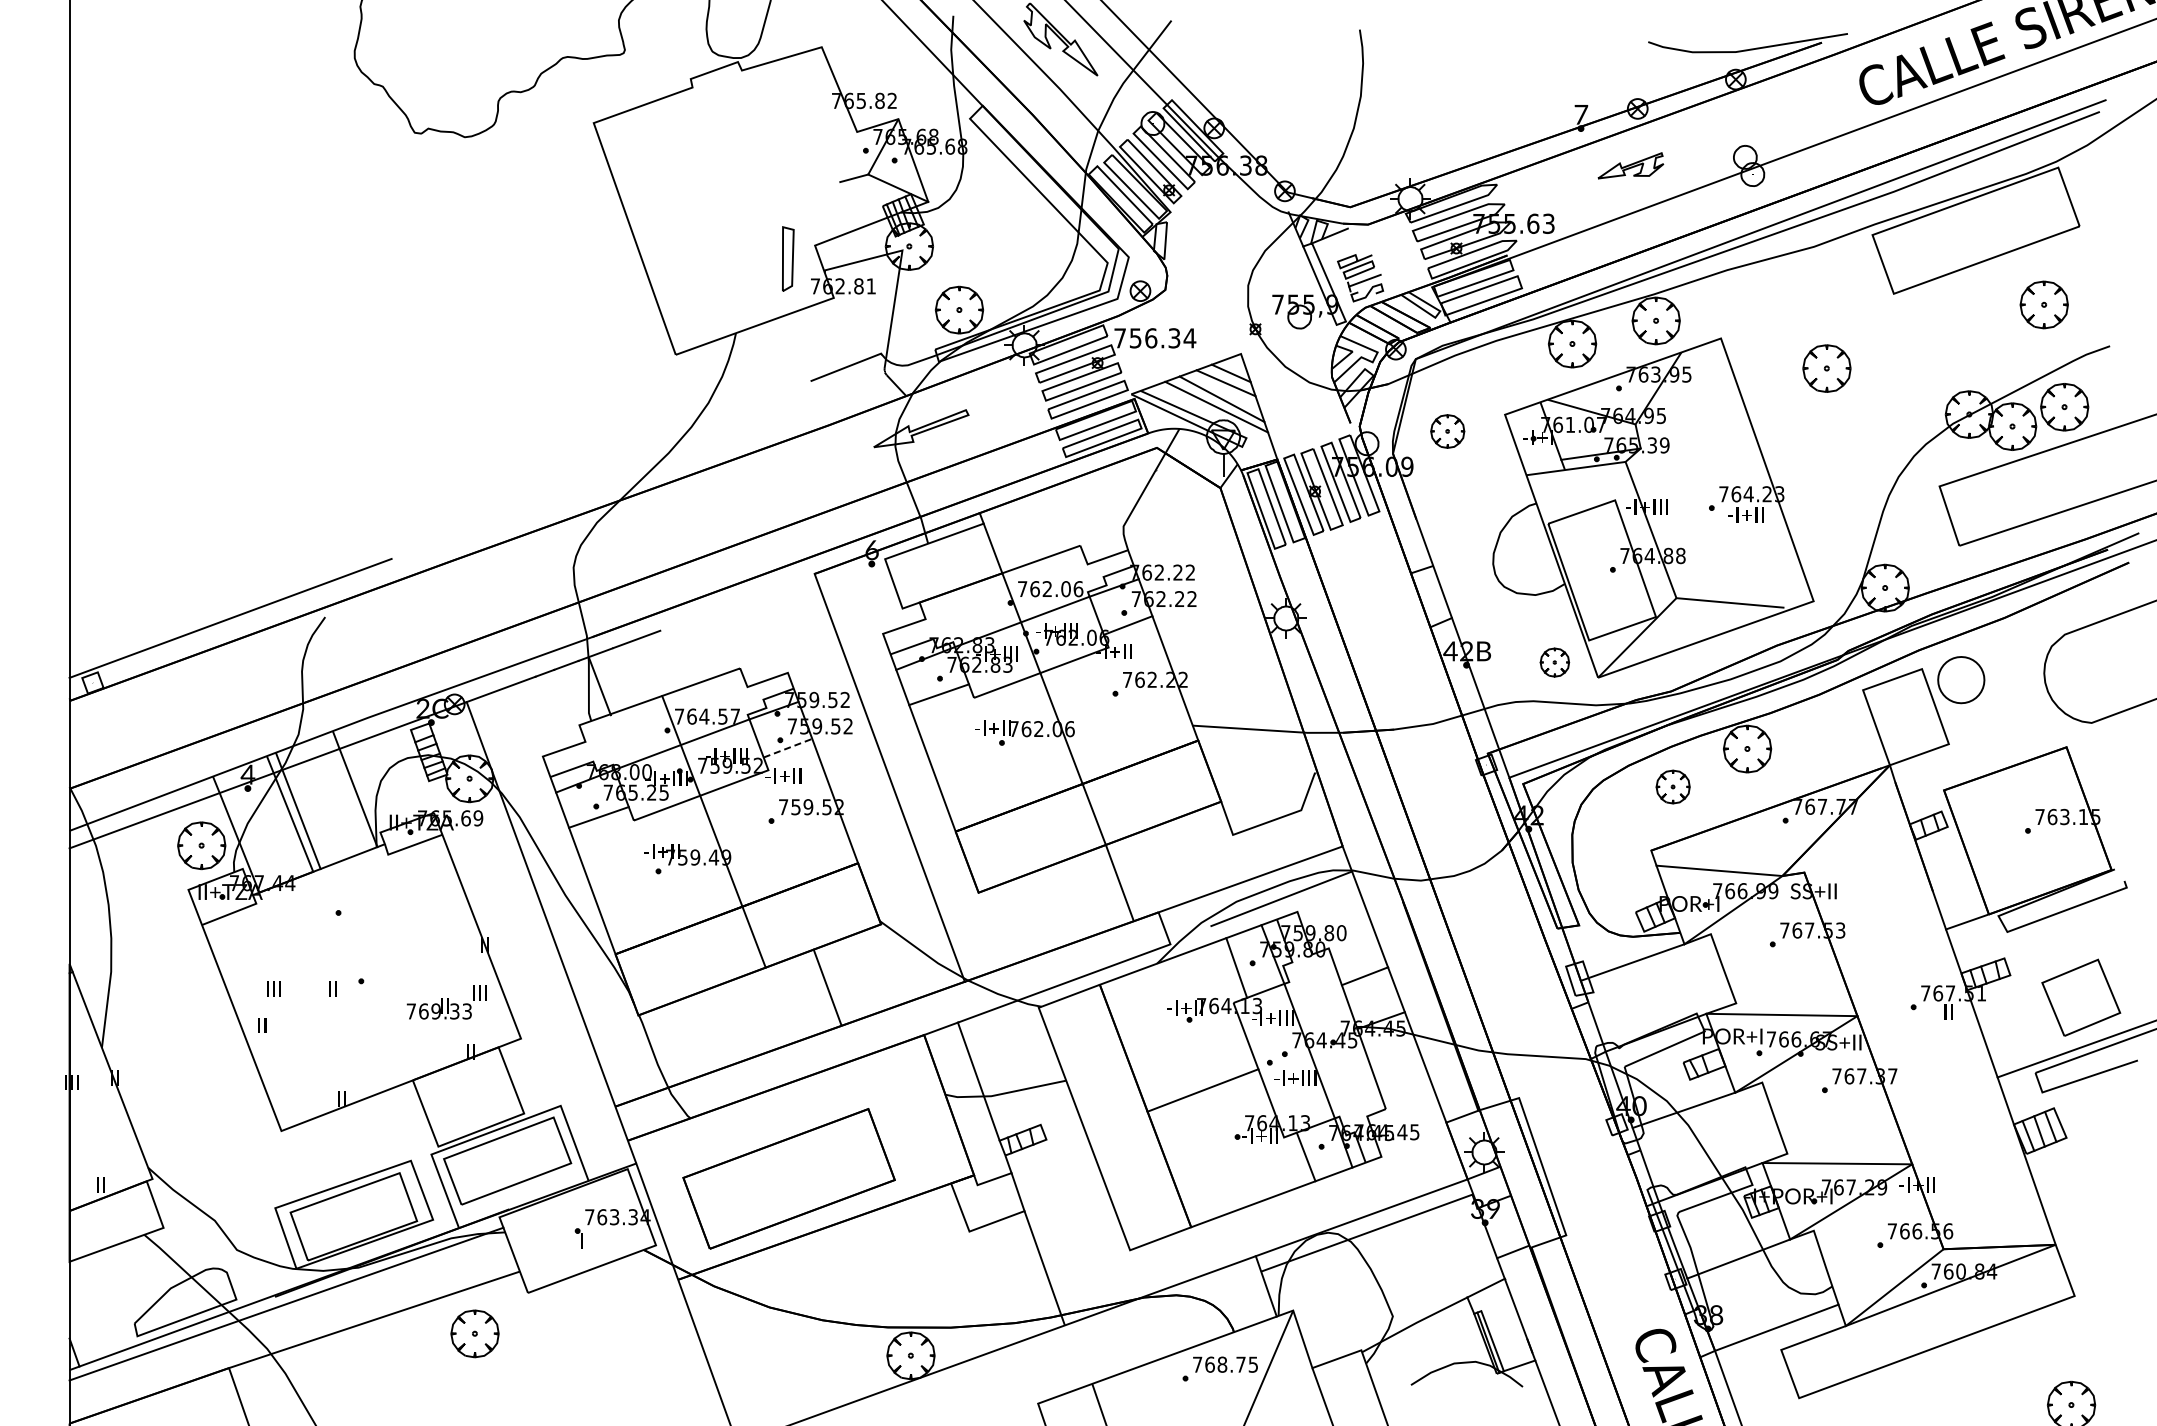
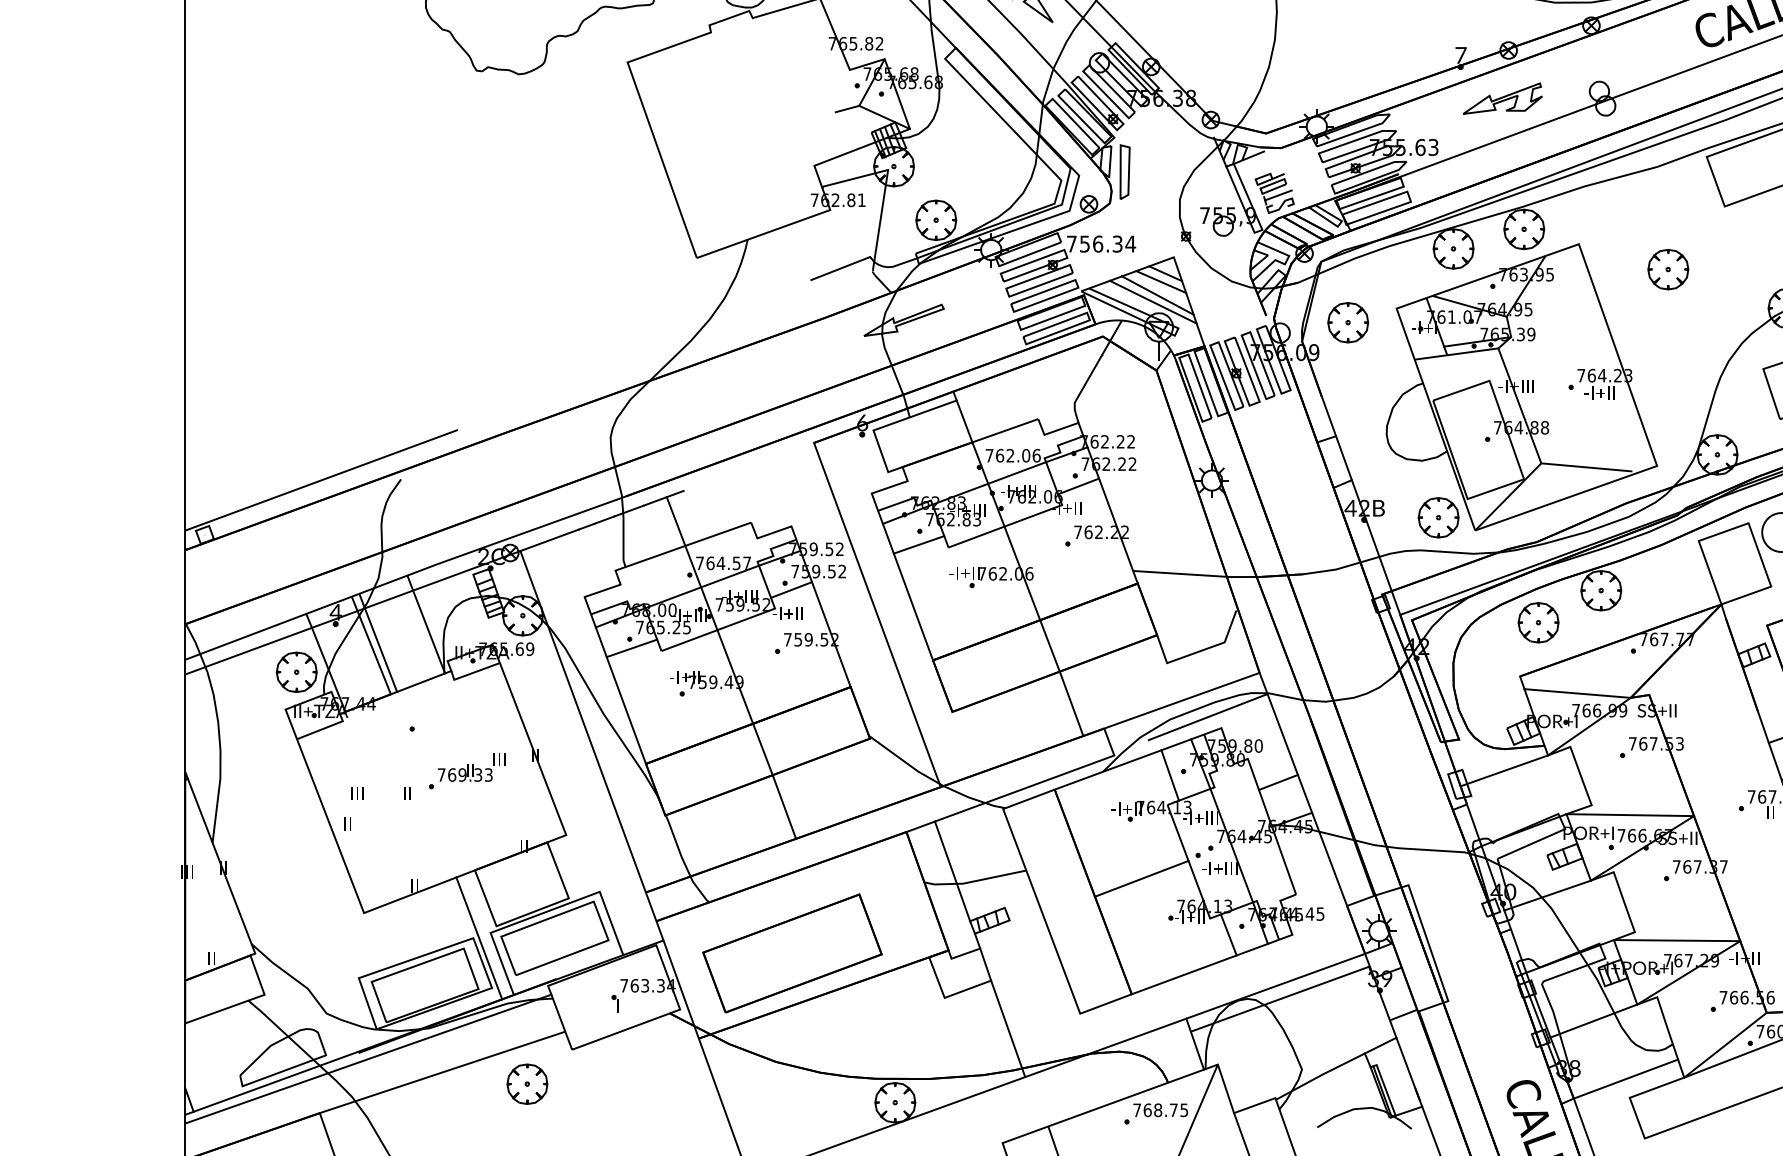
part: (1630, 165) -> (1502, 98), size x1.43
part: (788, 258) -> (1125, 171), moved
part: (1447, 431) -> (1348, 322), size x1.43
part: (1554, 662) -> (1438, 517), size x1.67
line: (599, 686) -> (675, 521), moved
line: (788, 748) -> (791, 590), dashed -> solid
part: (1672, 786) -> (1537, 622), size x1.43
line: (827, 987) -> (784, 807), moved
text: (446, 1002) -> (471, 767), moved
line: (417, 1160) -> (478, 937), added

